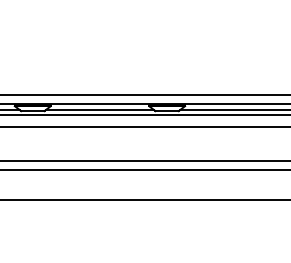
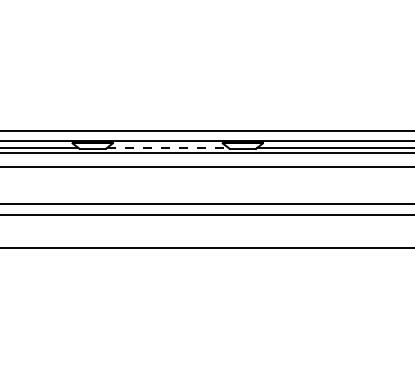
line: (99, 109) -> (167, 147), solid -> dashed

